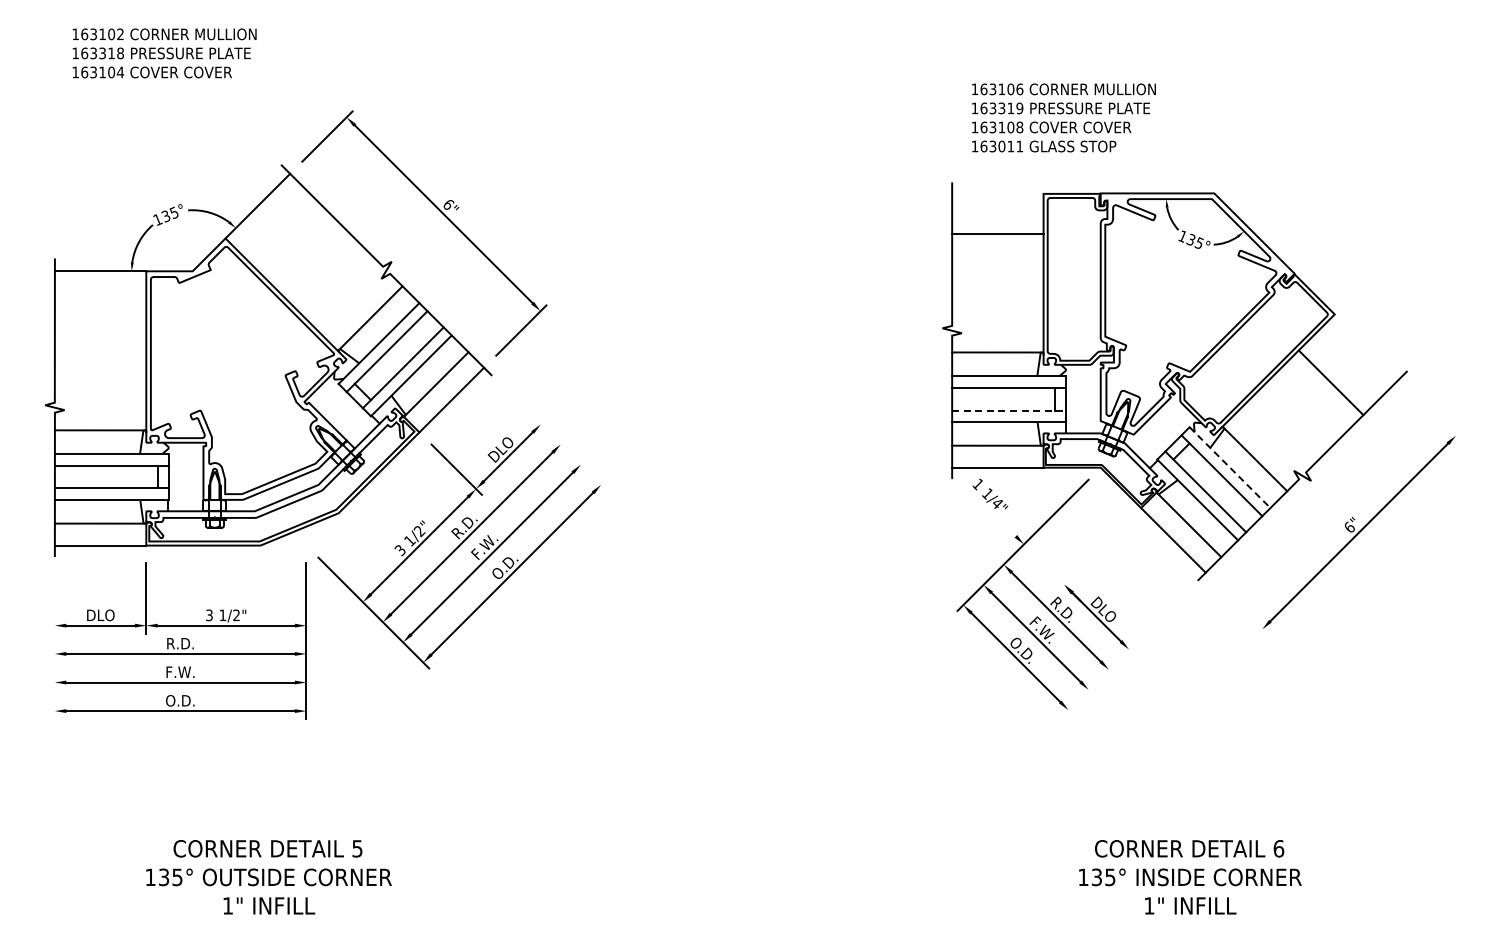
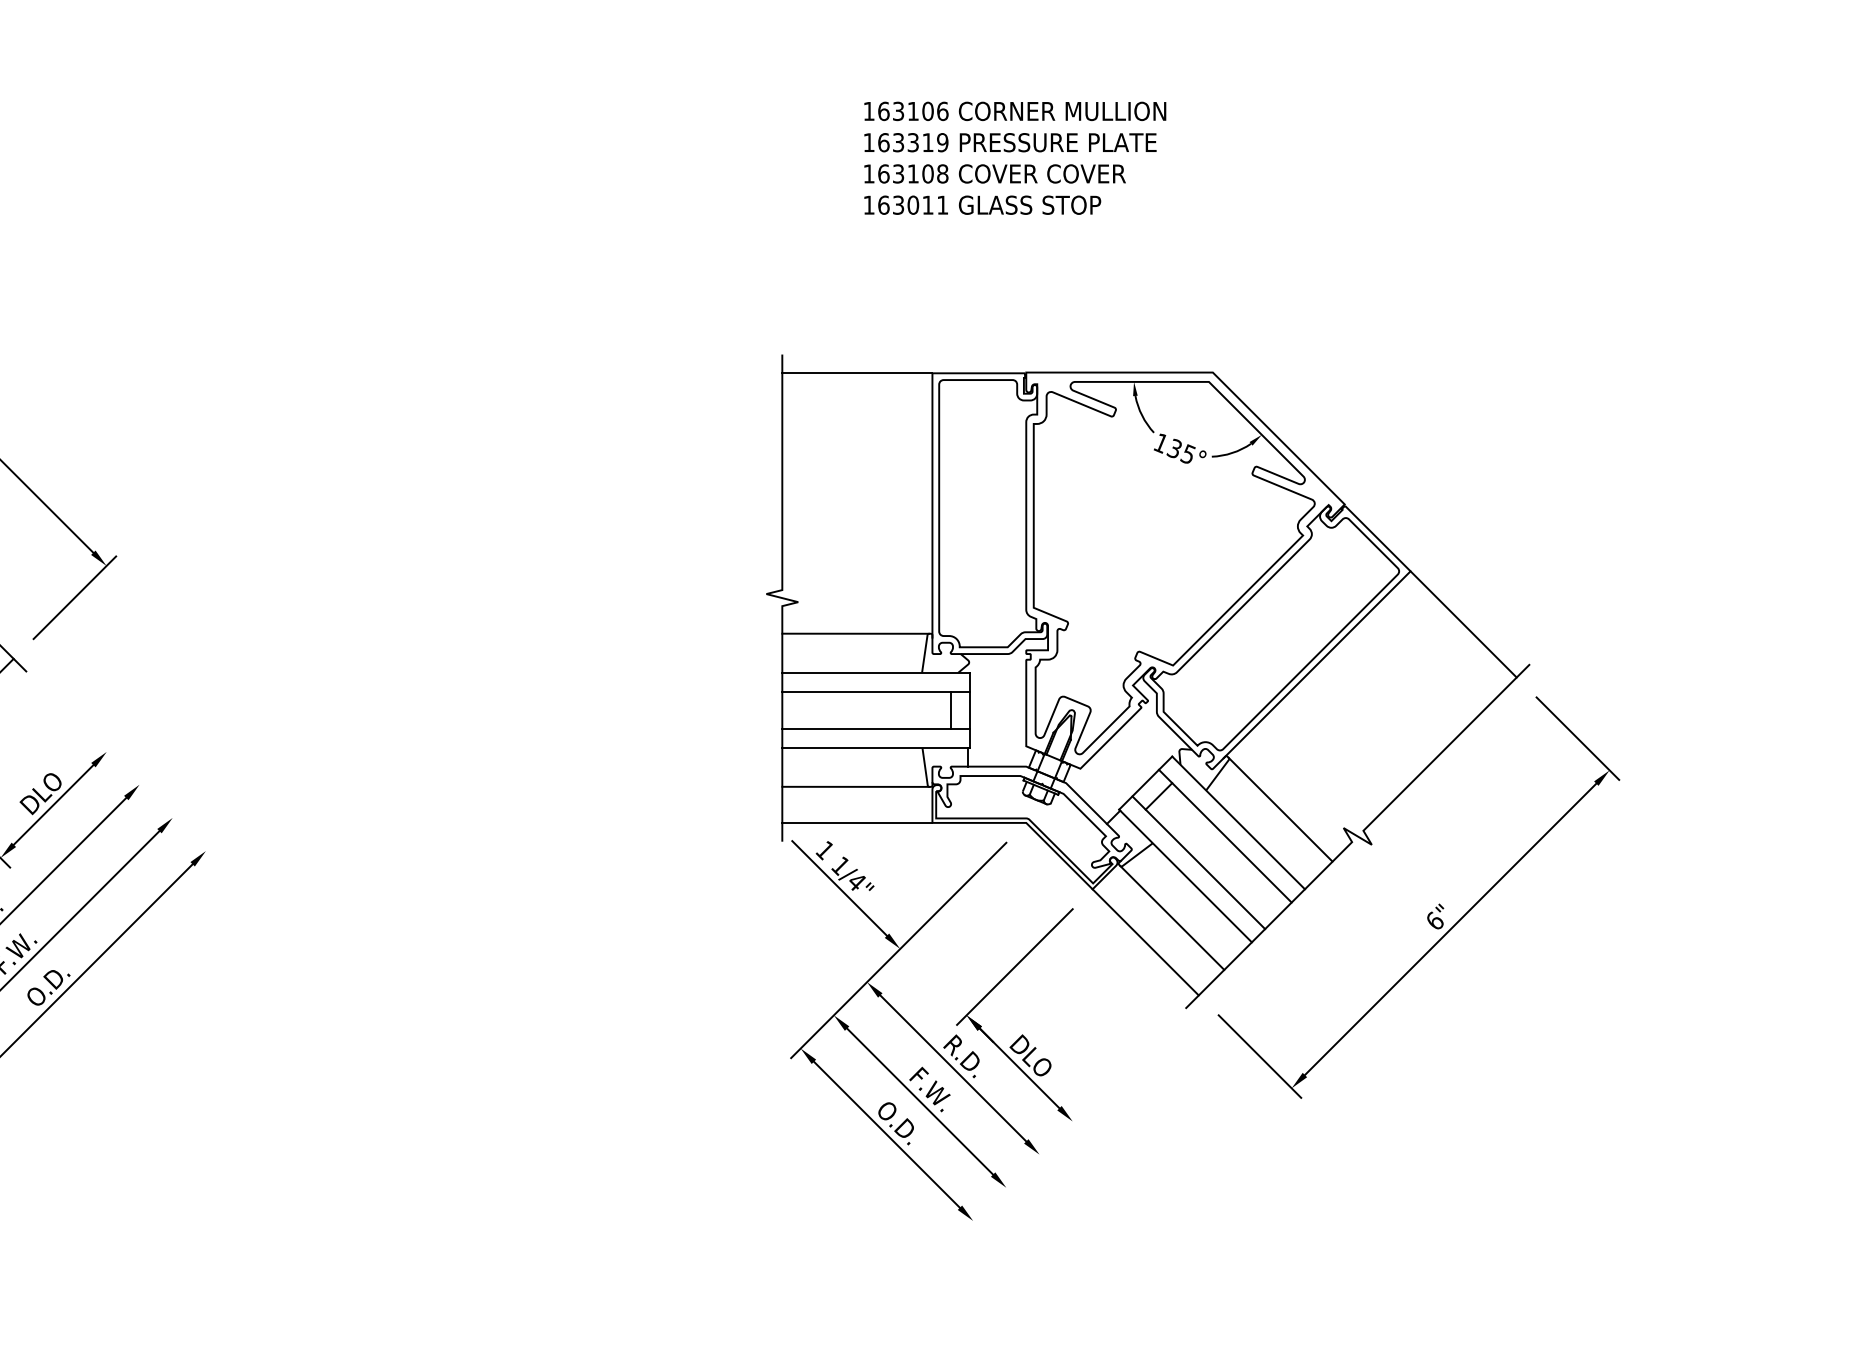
text: (1063, 117) -> (1014, 157), moved
line: (997, 233) -> (856, 372), moved
line: (1330, 382) -> (1462, 623), moved
line: (1009, 410) -> (876, 729), dashed -> solid
line: (1436, 416) -> (1577, 738), added
line: (1230, 468) -> (1239, 824), dashed -> solid
line: (986, 507) -> (838, 888), added
line: (1093, 555) -> (1014, 967), added
line: (1242, 609) -> (1259, 1055), added

